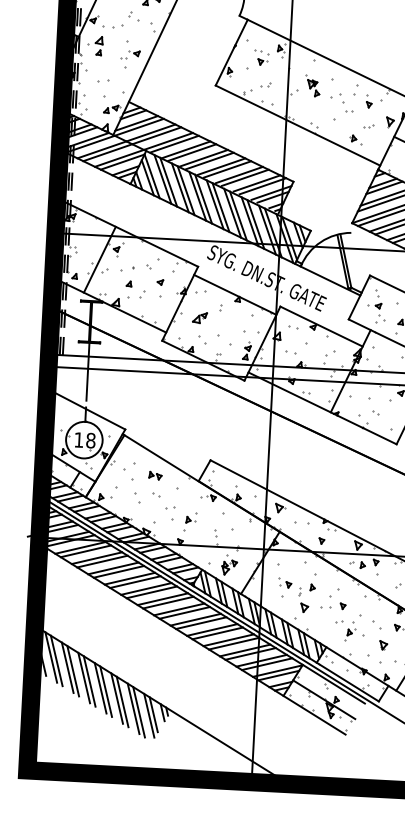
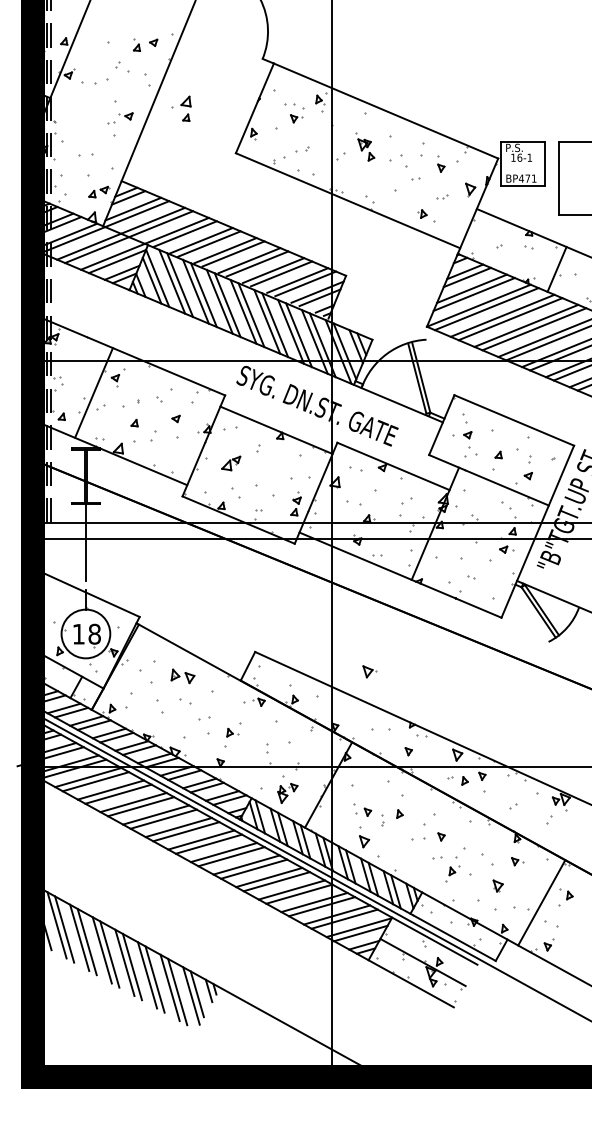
part: (95, 45) -> (181, 108), moved
part: (155, 475) -> (182, 676), size x1.4
part: (280, 507) -> (369, 671), moved
part: (304, 607) -> (364, 841), moved

